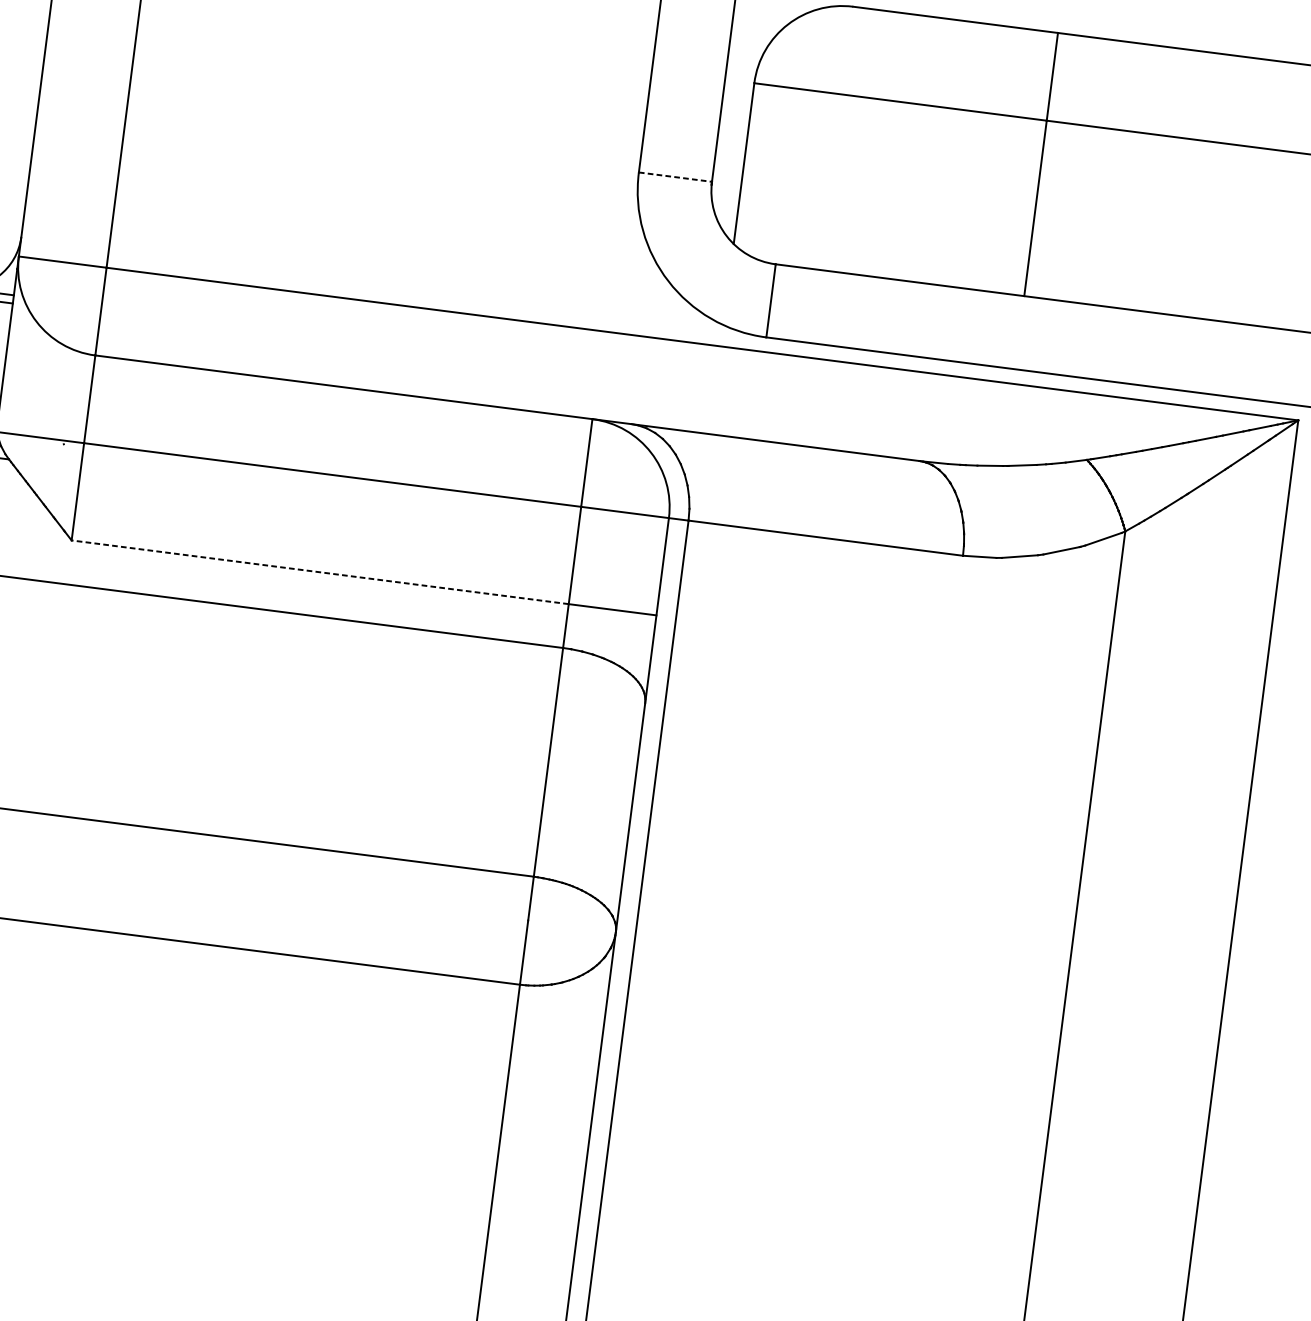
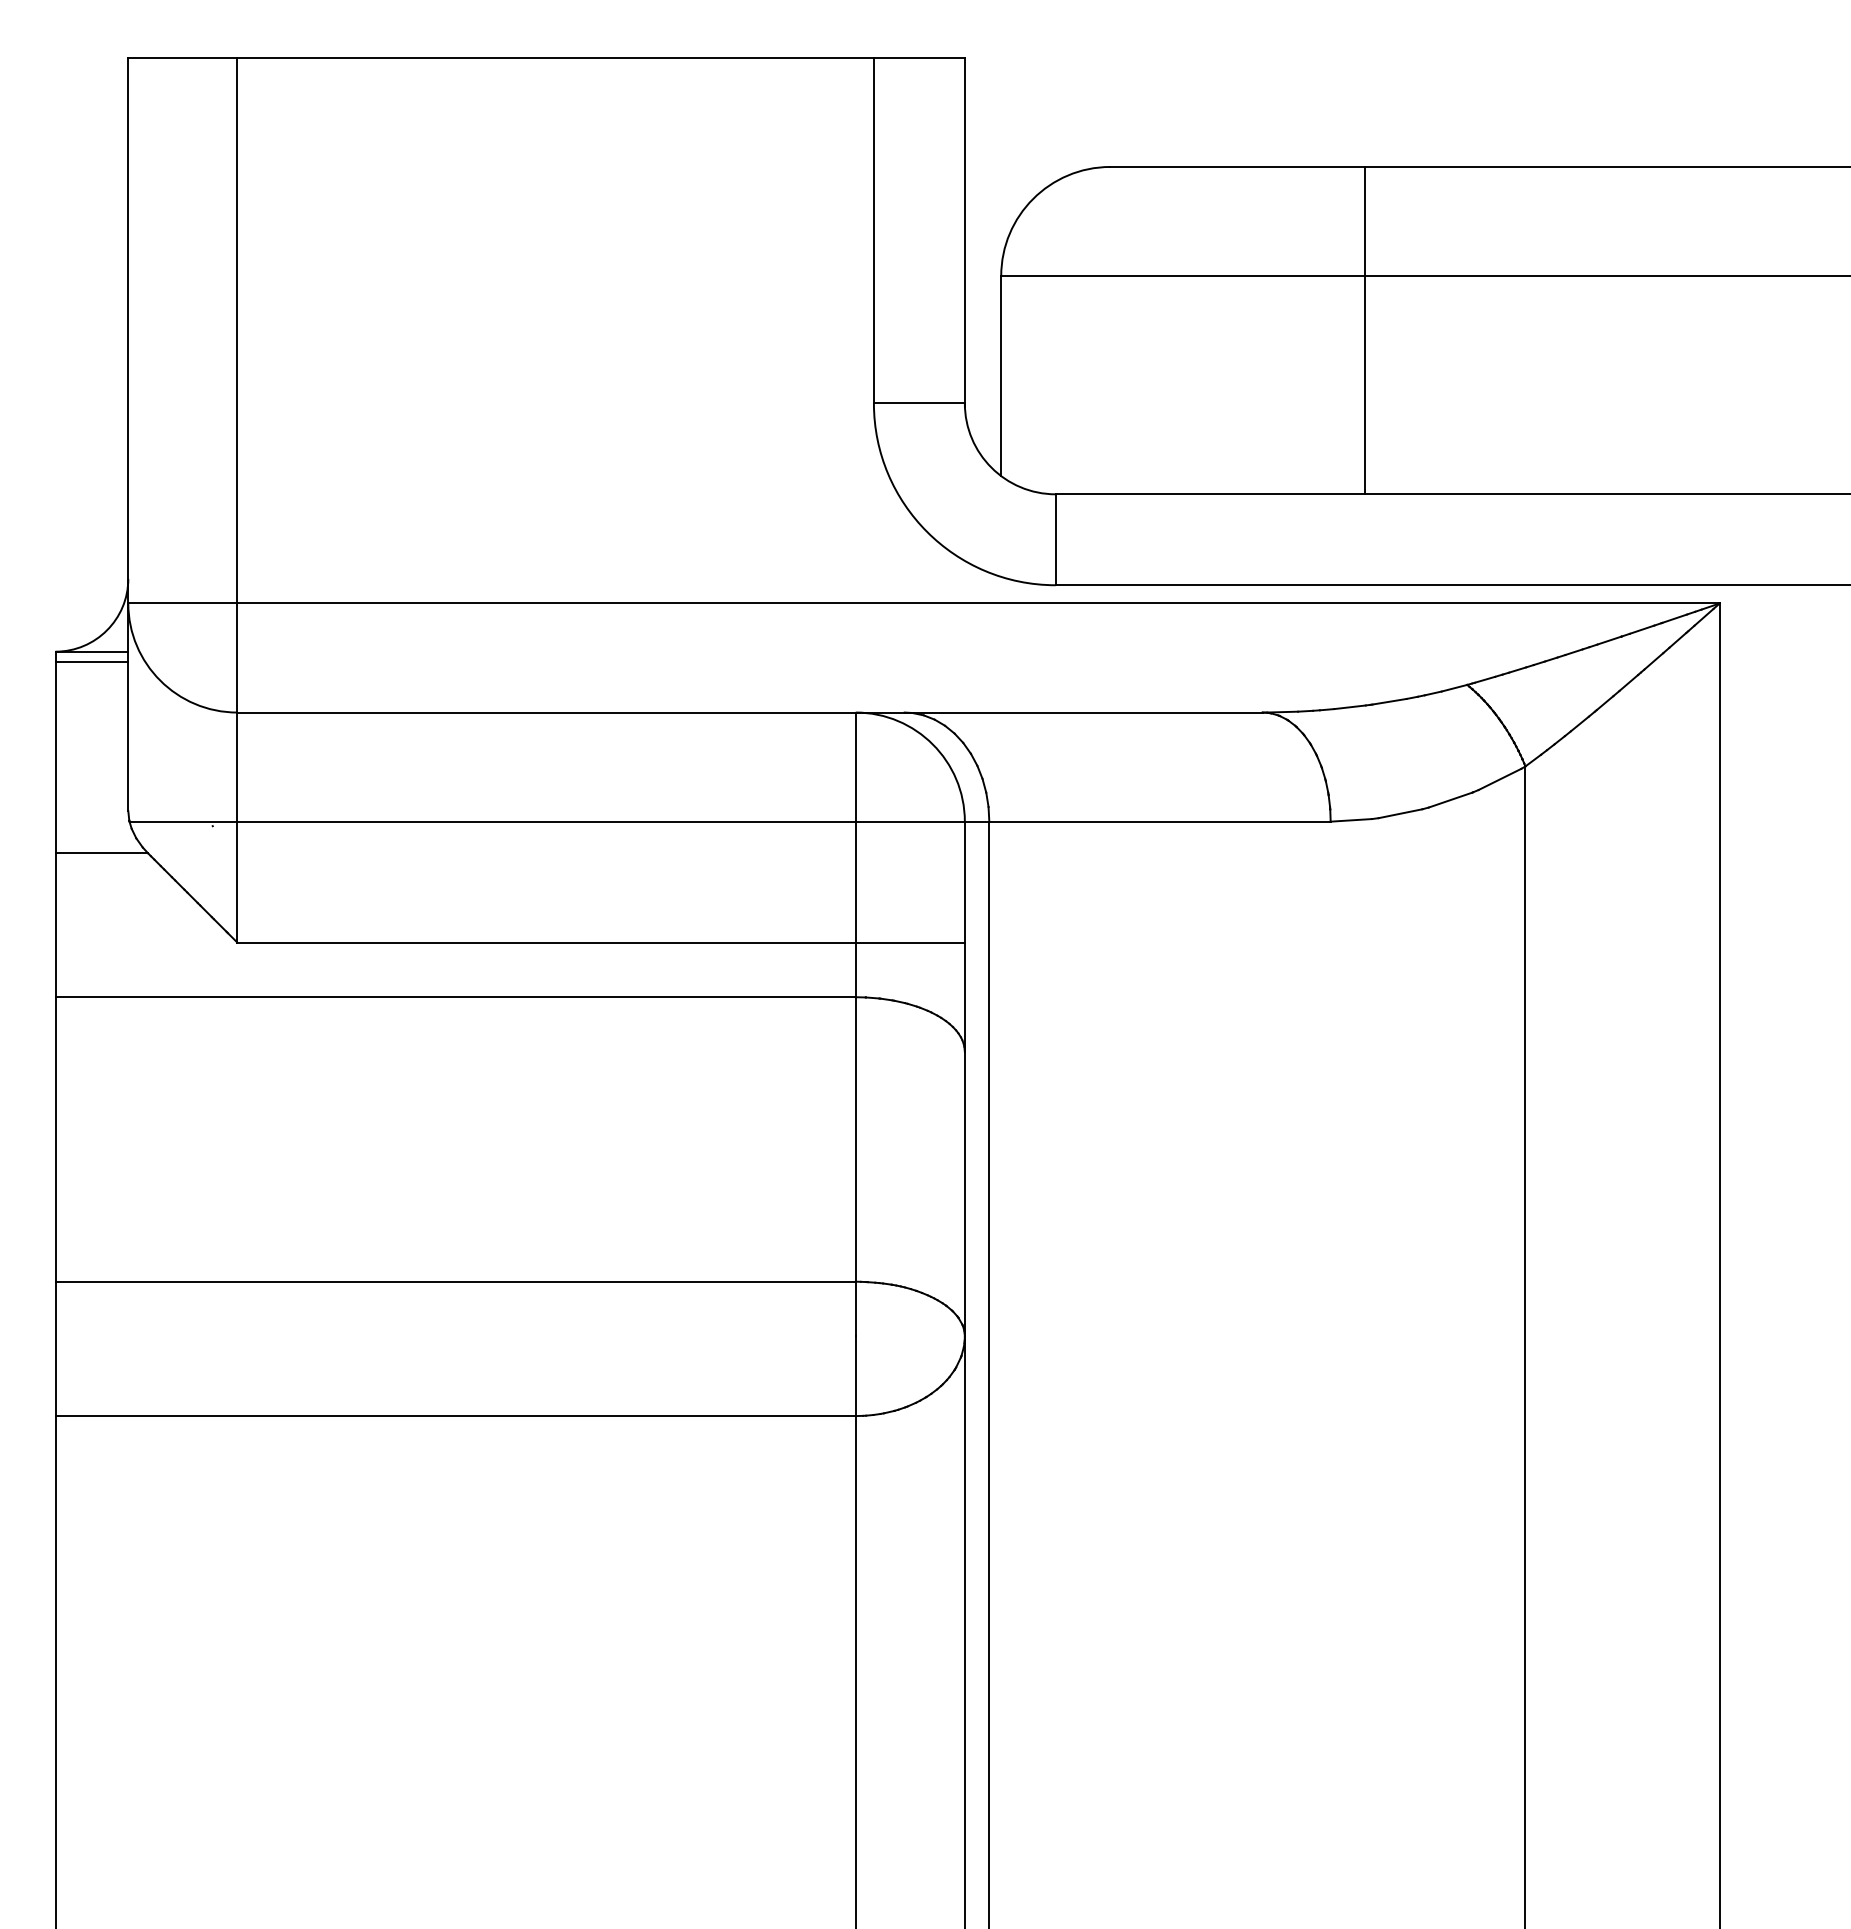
line: (675, 177) -> (919, 403), dashed -> solid
line: (320, 572) -> (546, 942), dashed -> solid

